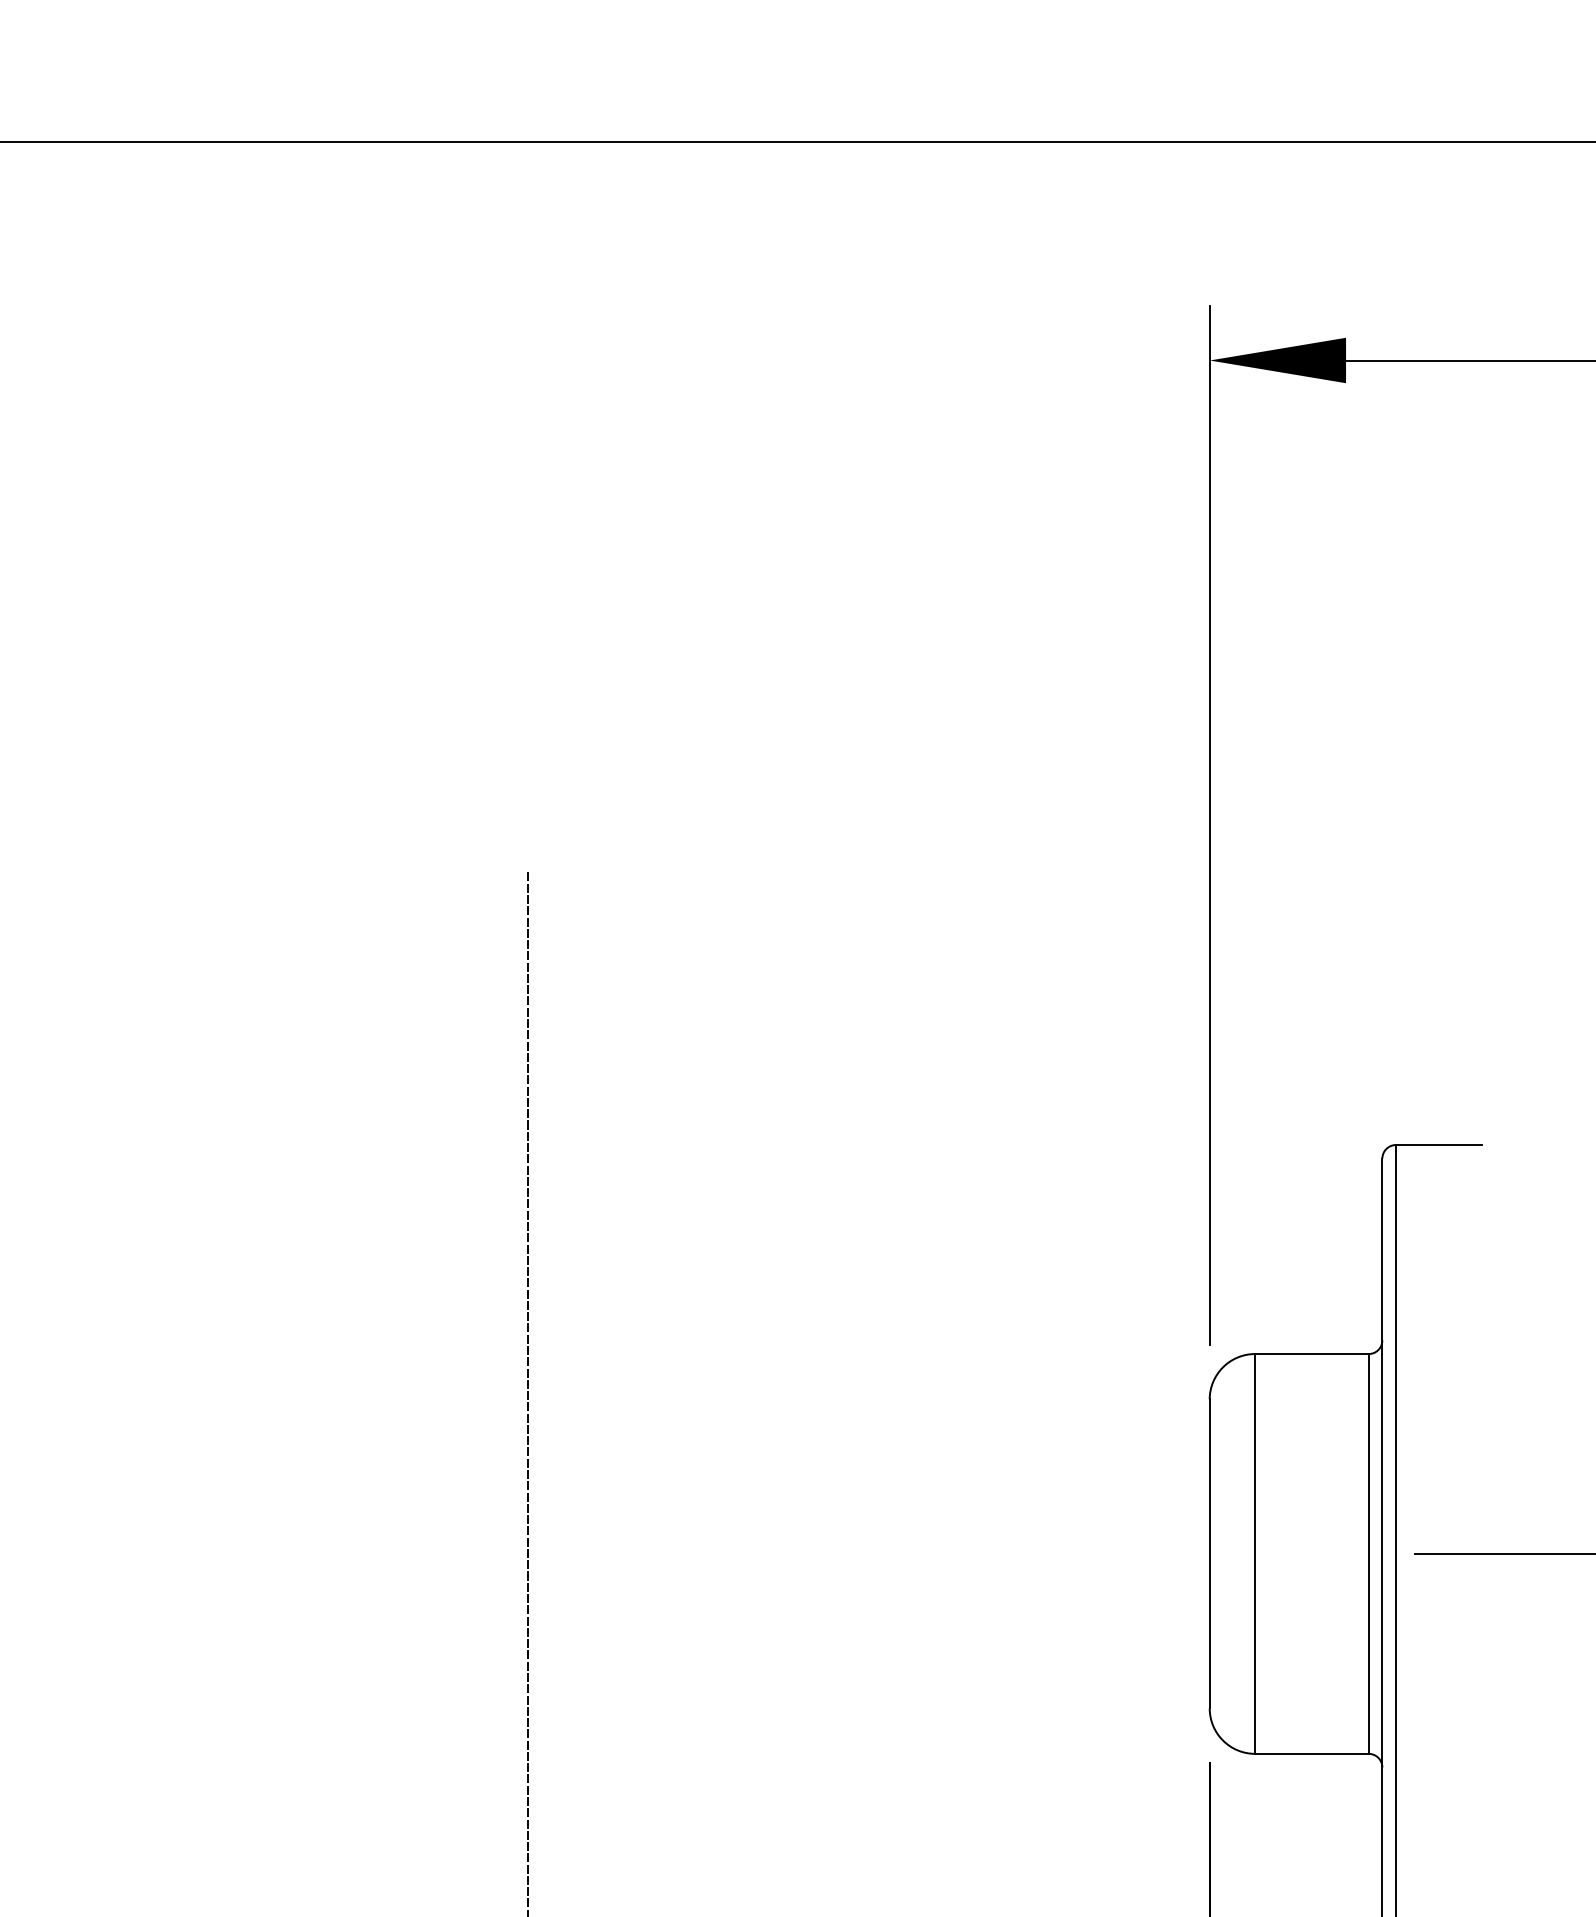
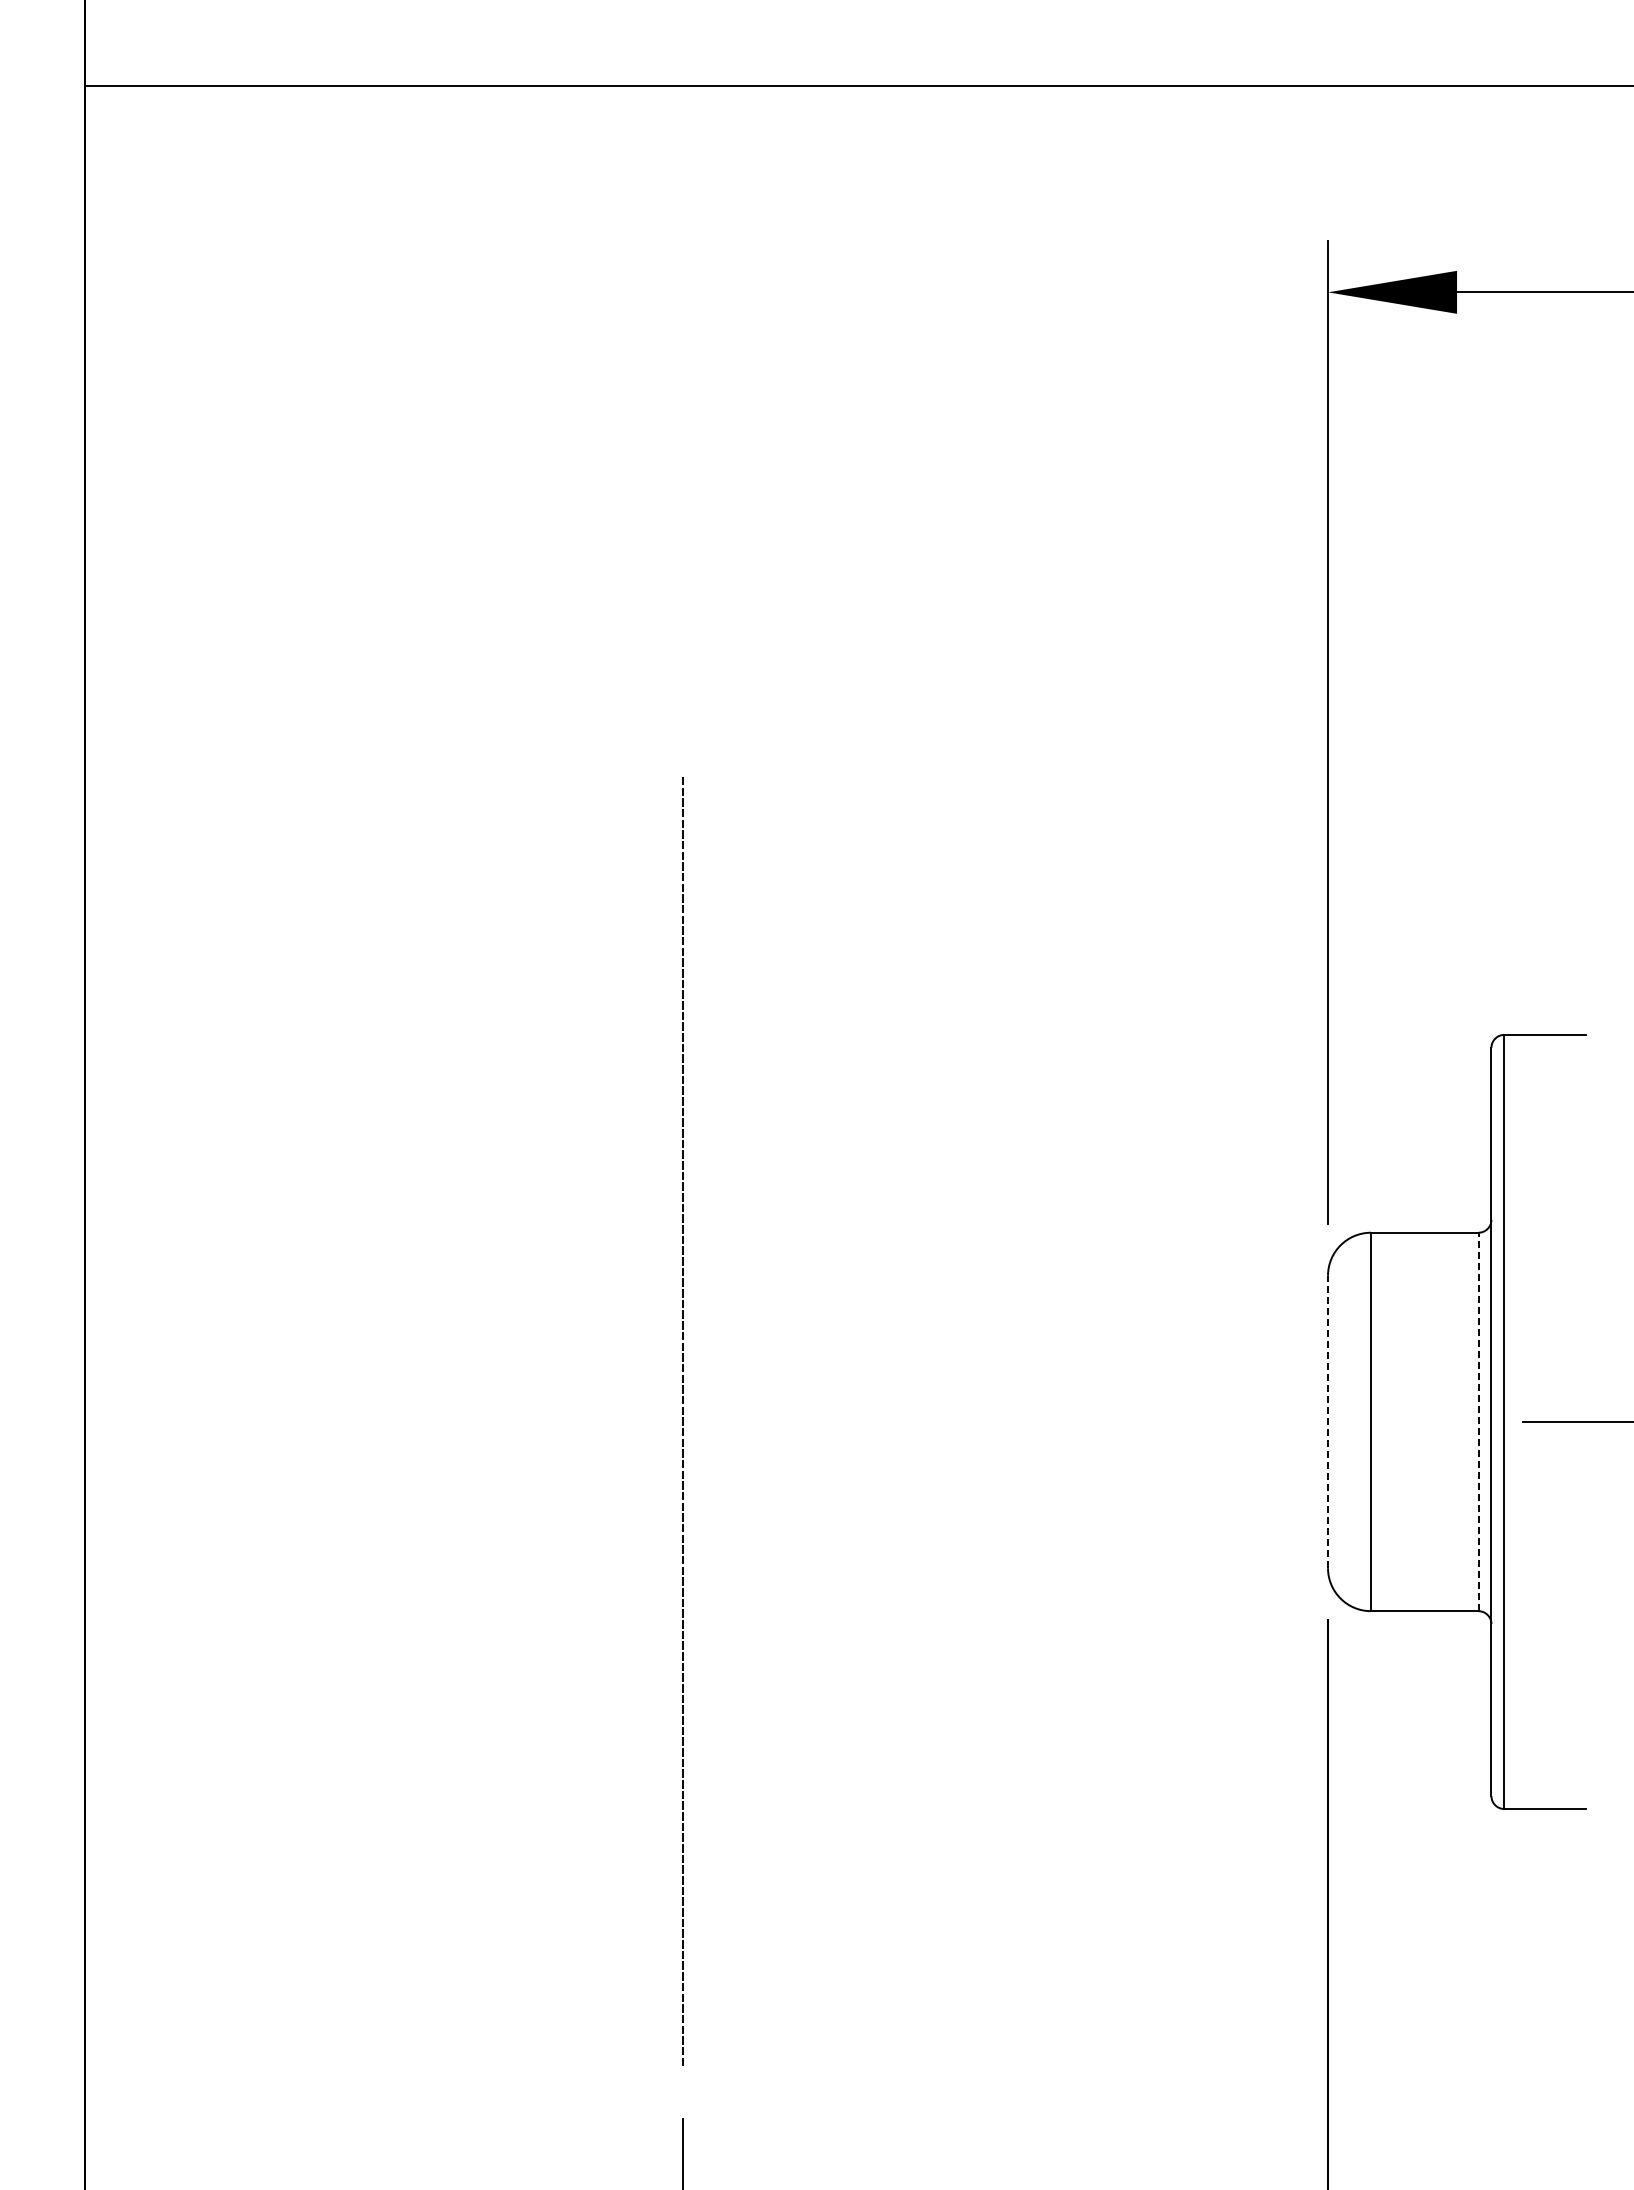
line: (1210, 1553) -> (1328, 1421), solid -> dashed
line: (1368, 1553) -> (1478, 1421), solid -> dashed

